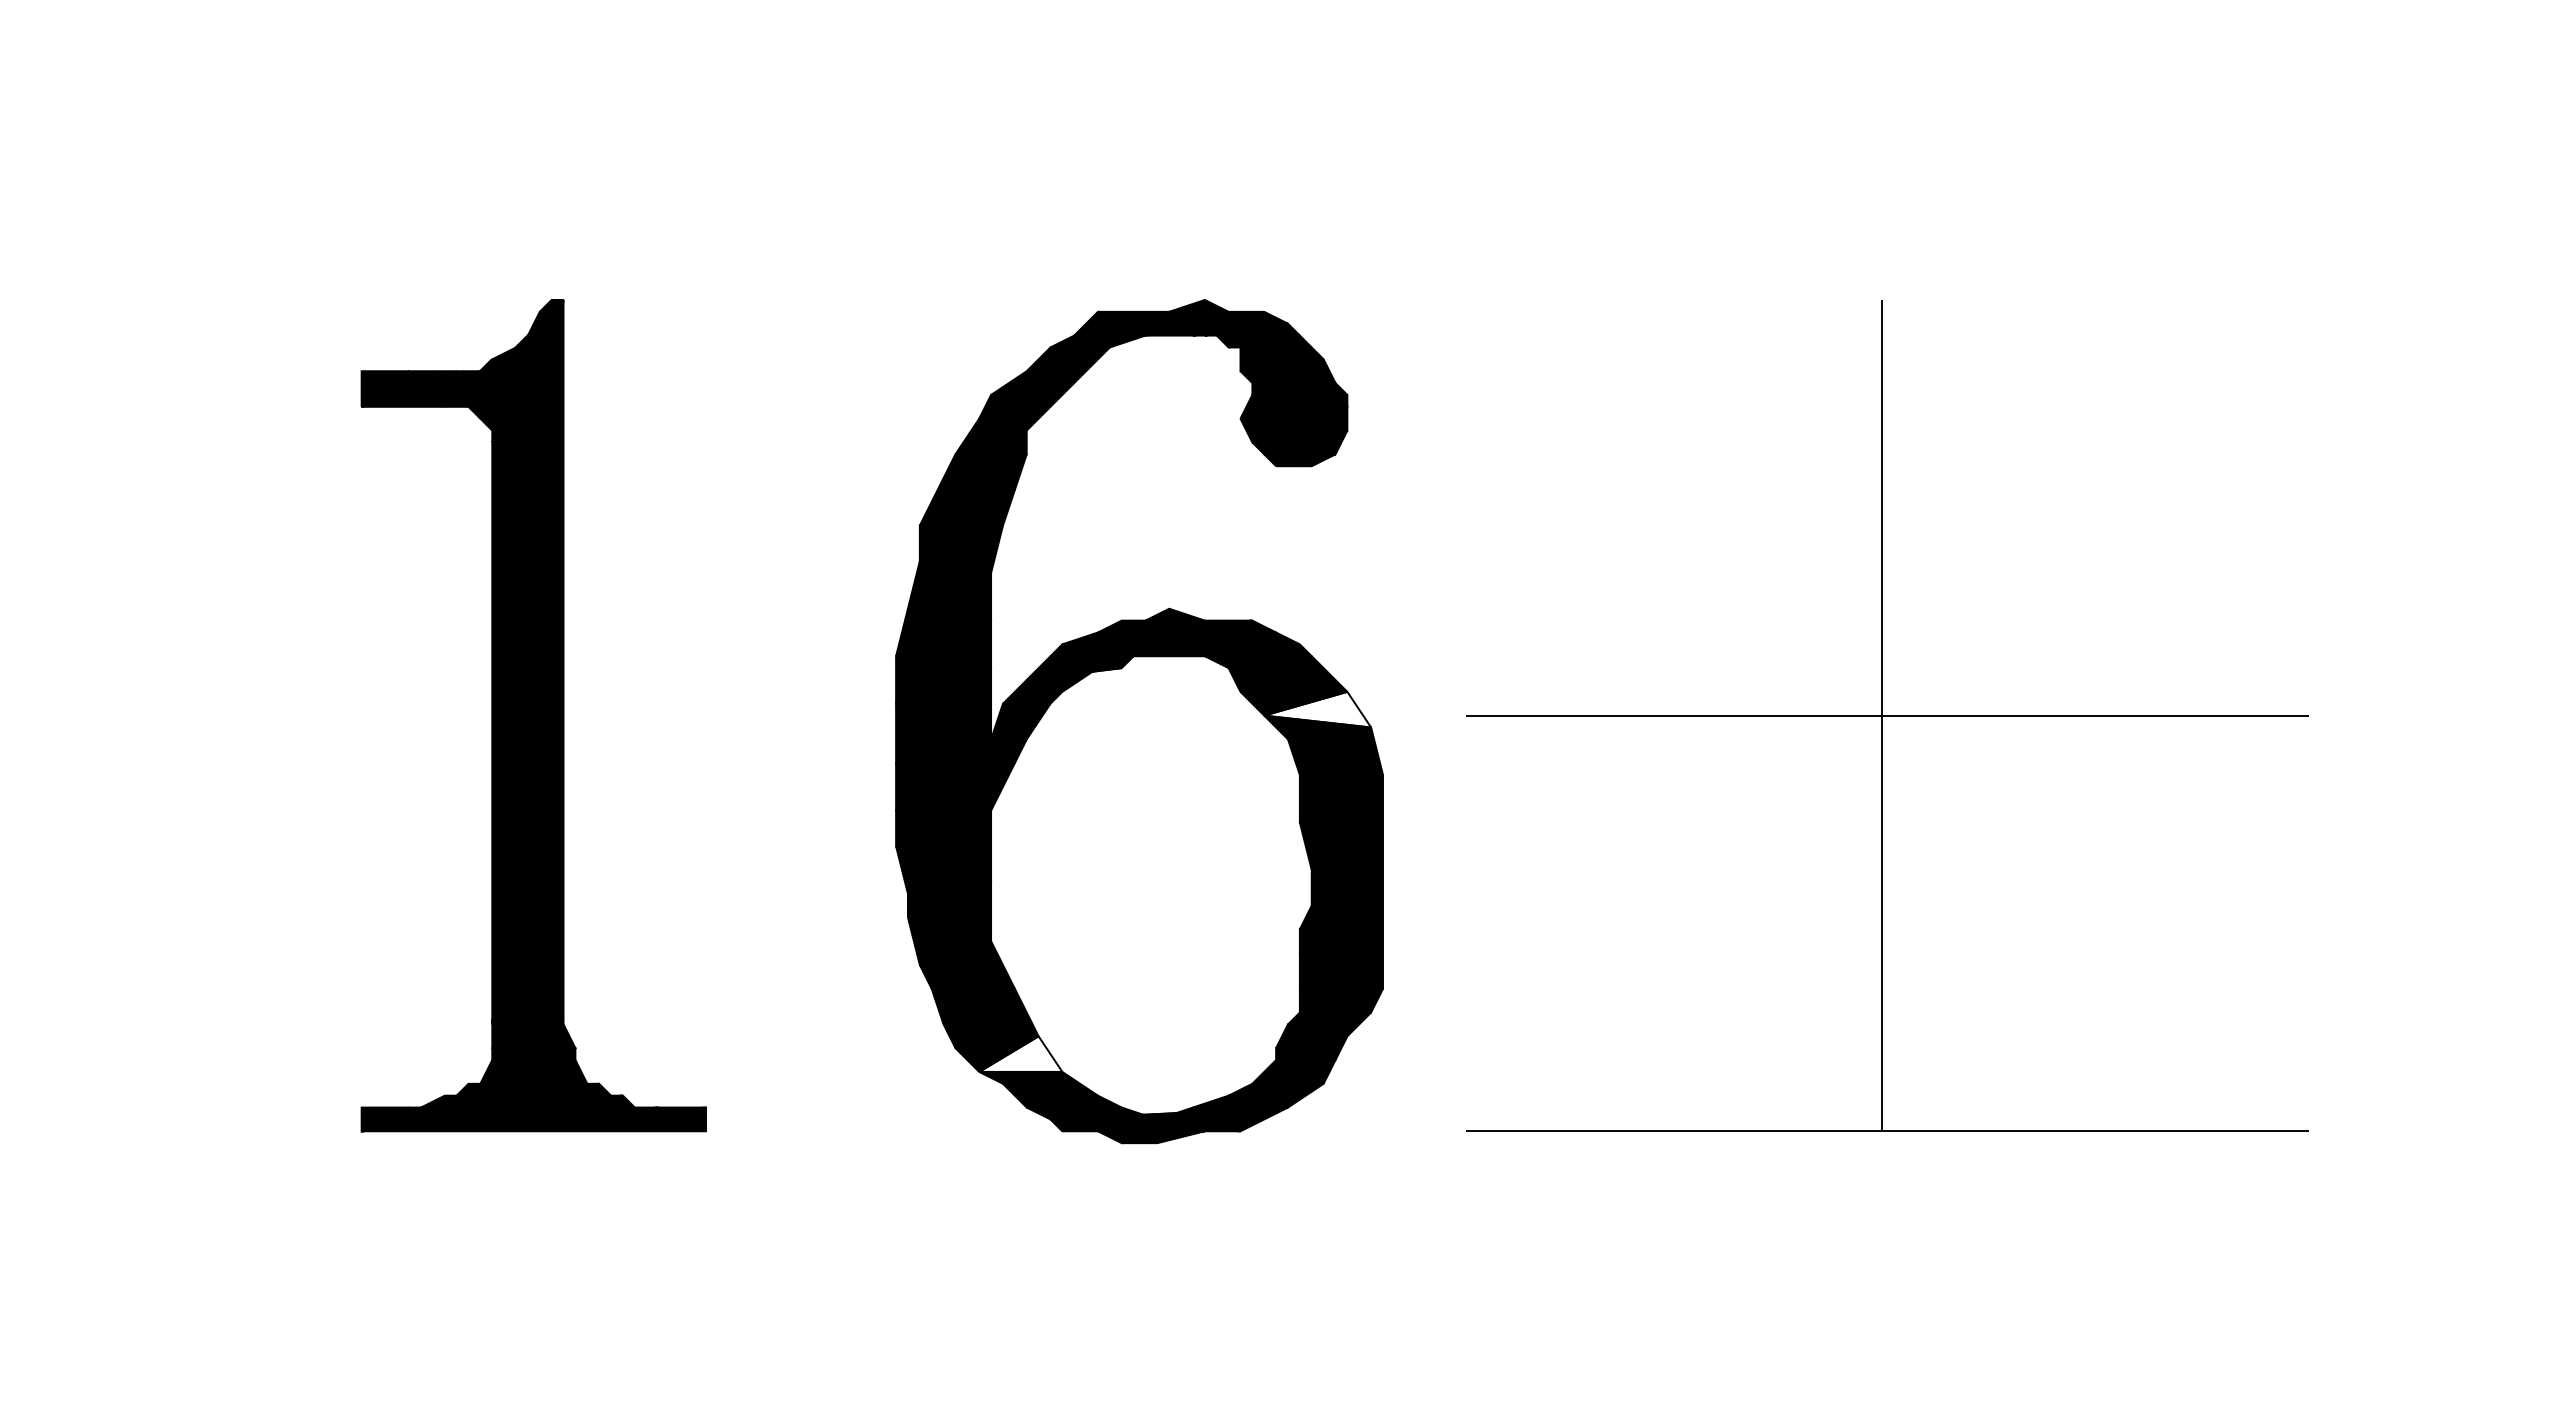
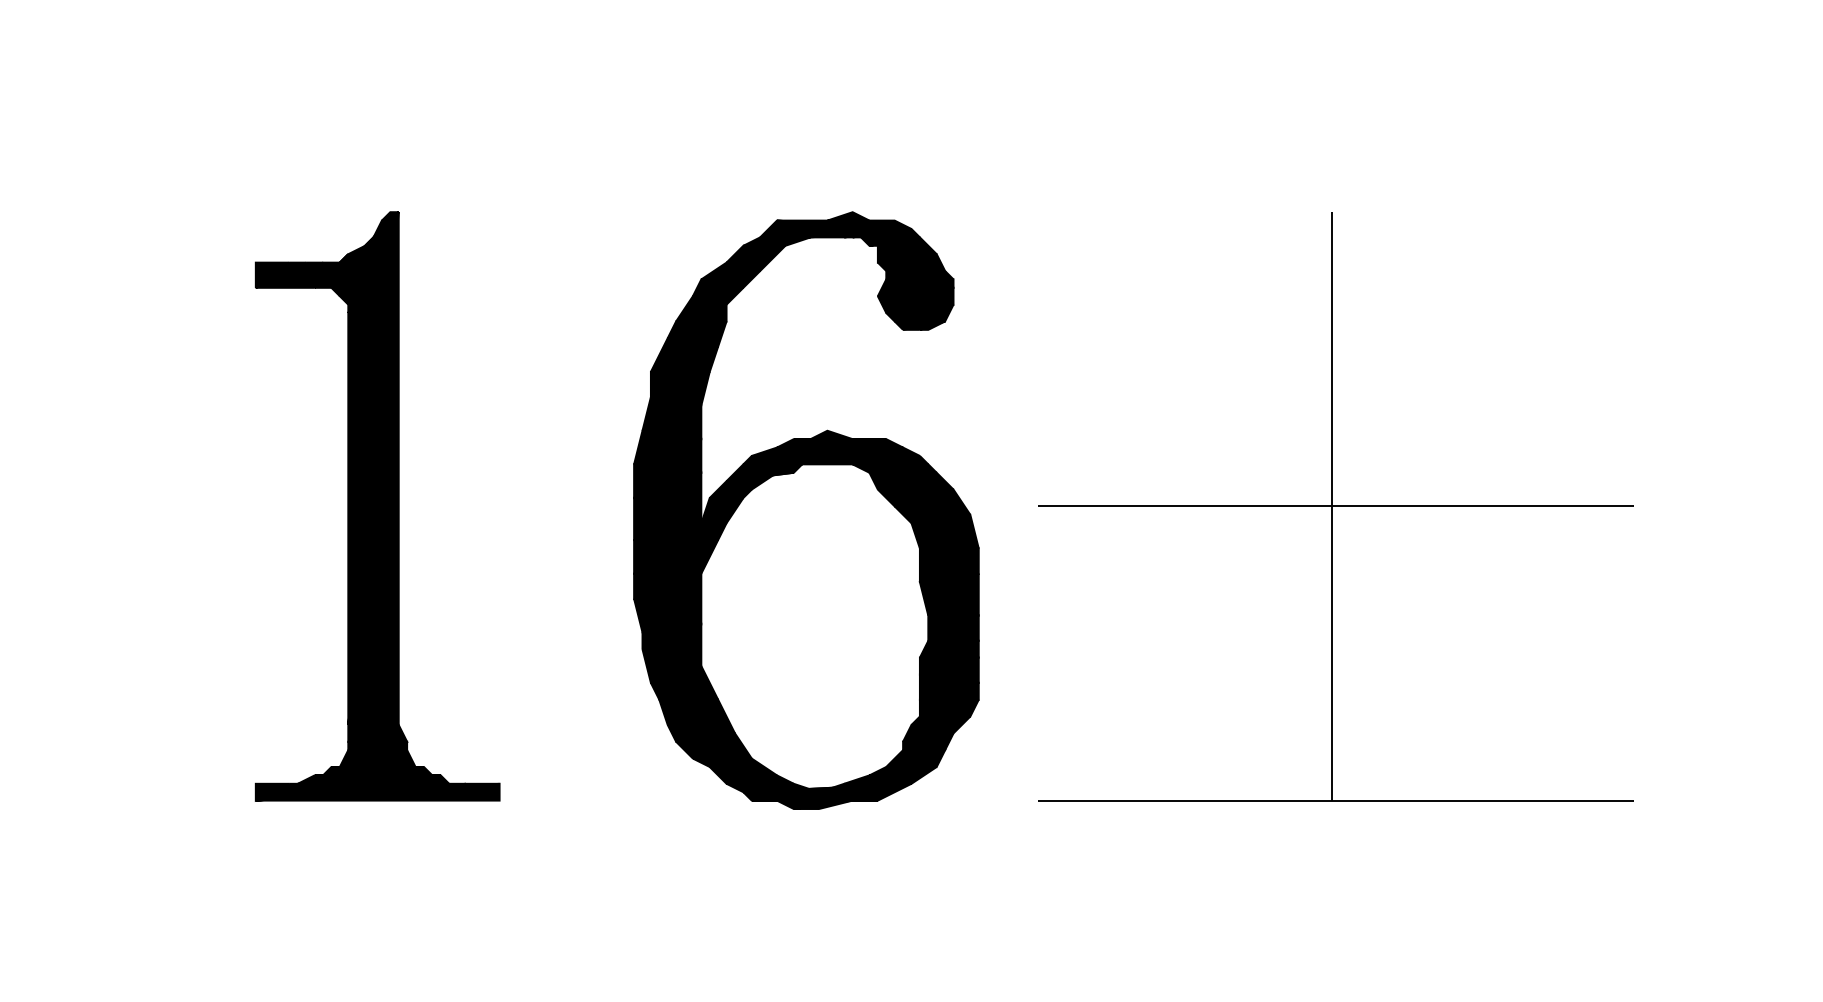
fill: (1317, 709) -> (932, 502), added
fill: (1020, 1053) -> (722, 745), added

